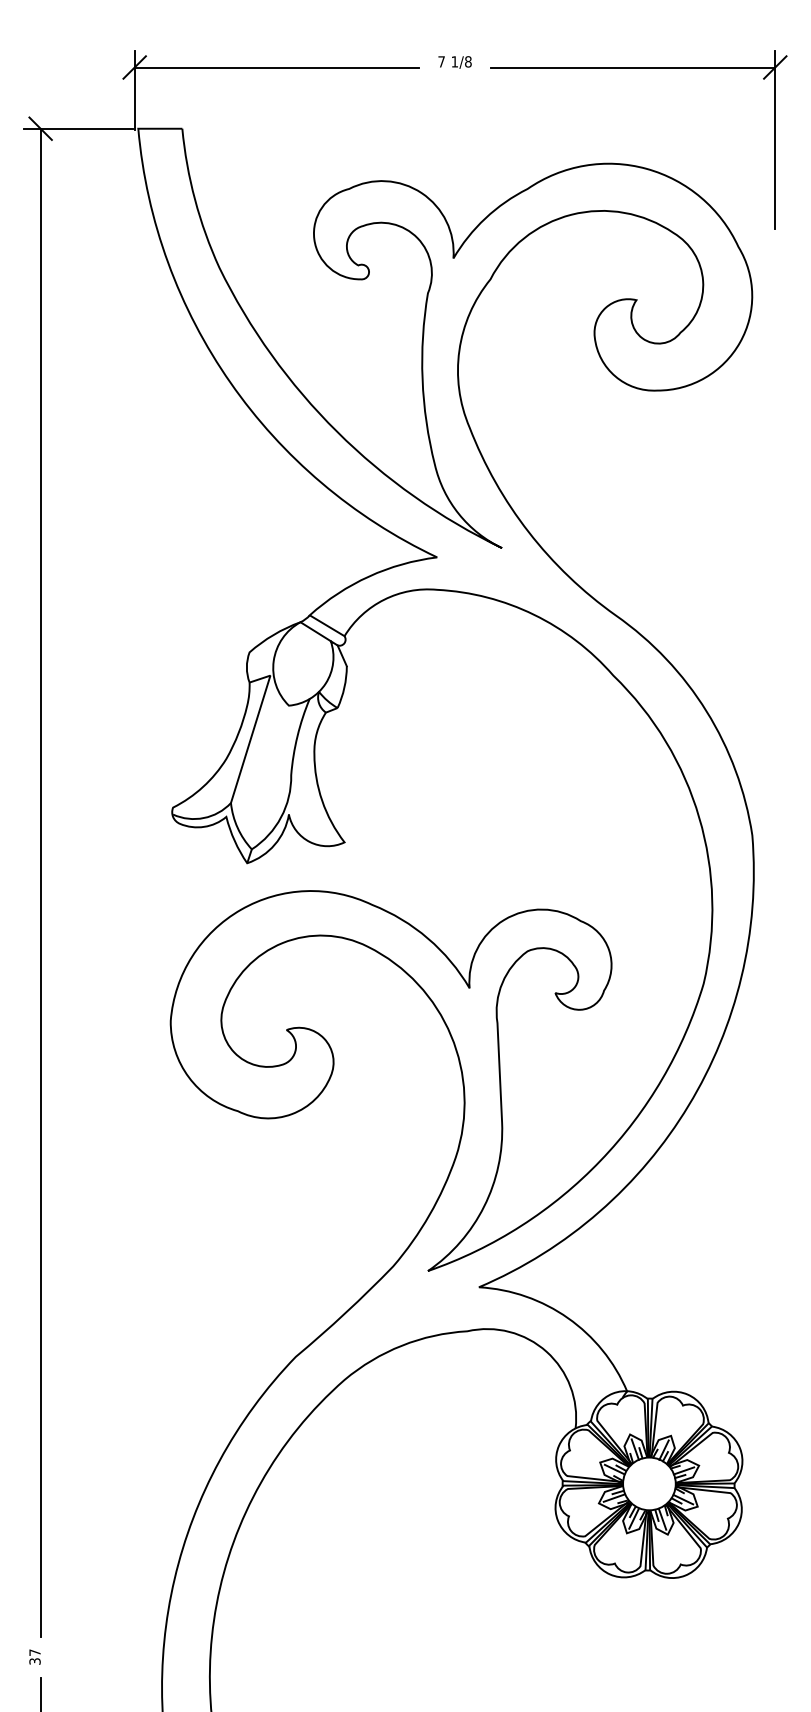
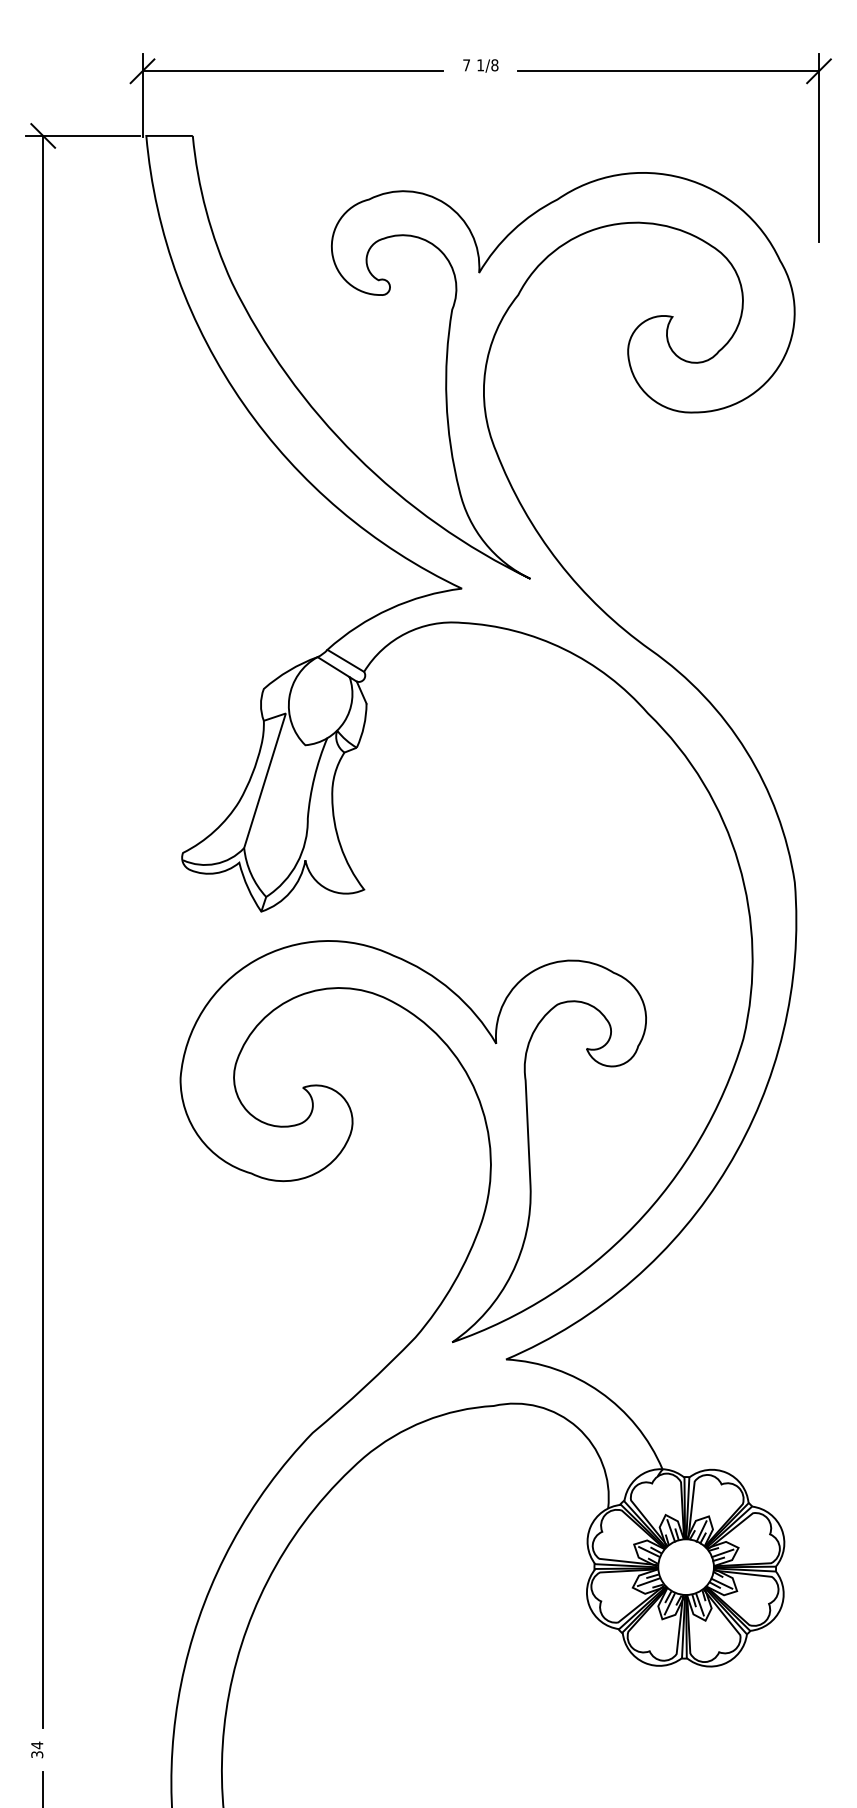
text: (34, 1652) -> (36, 1745), 37 -> 34

